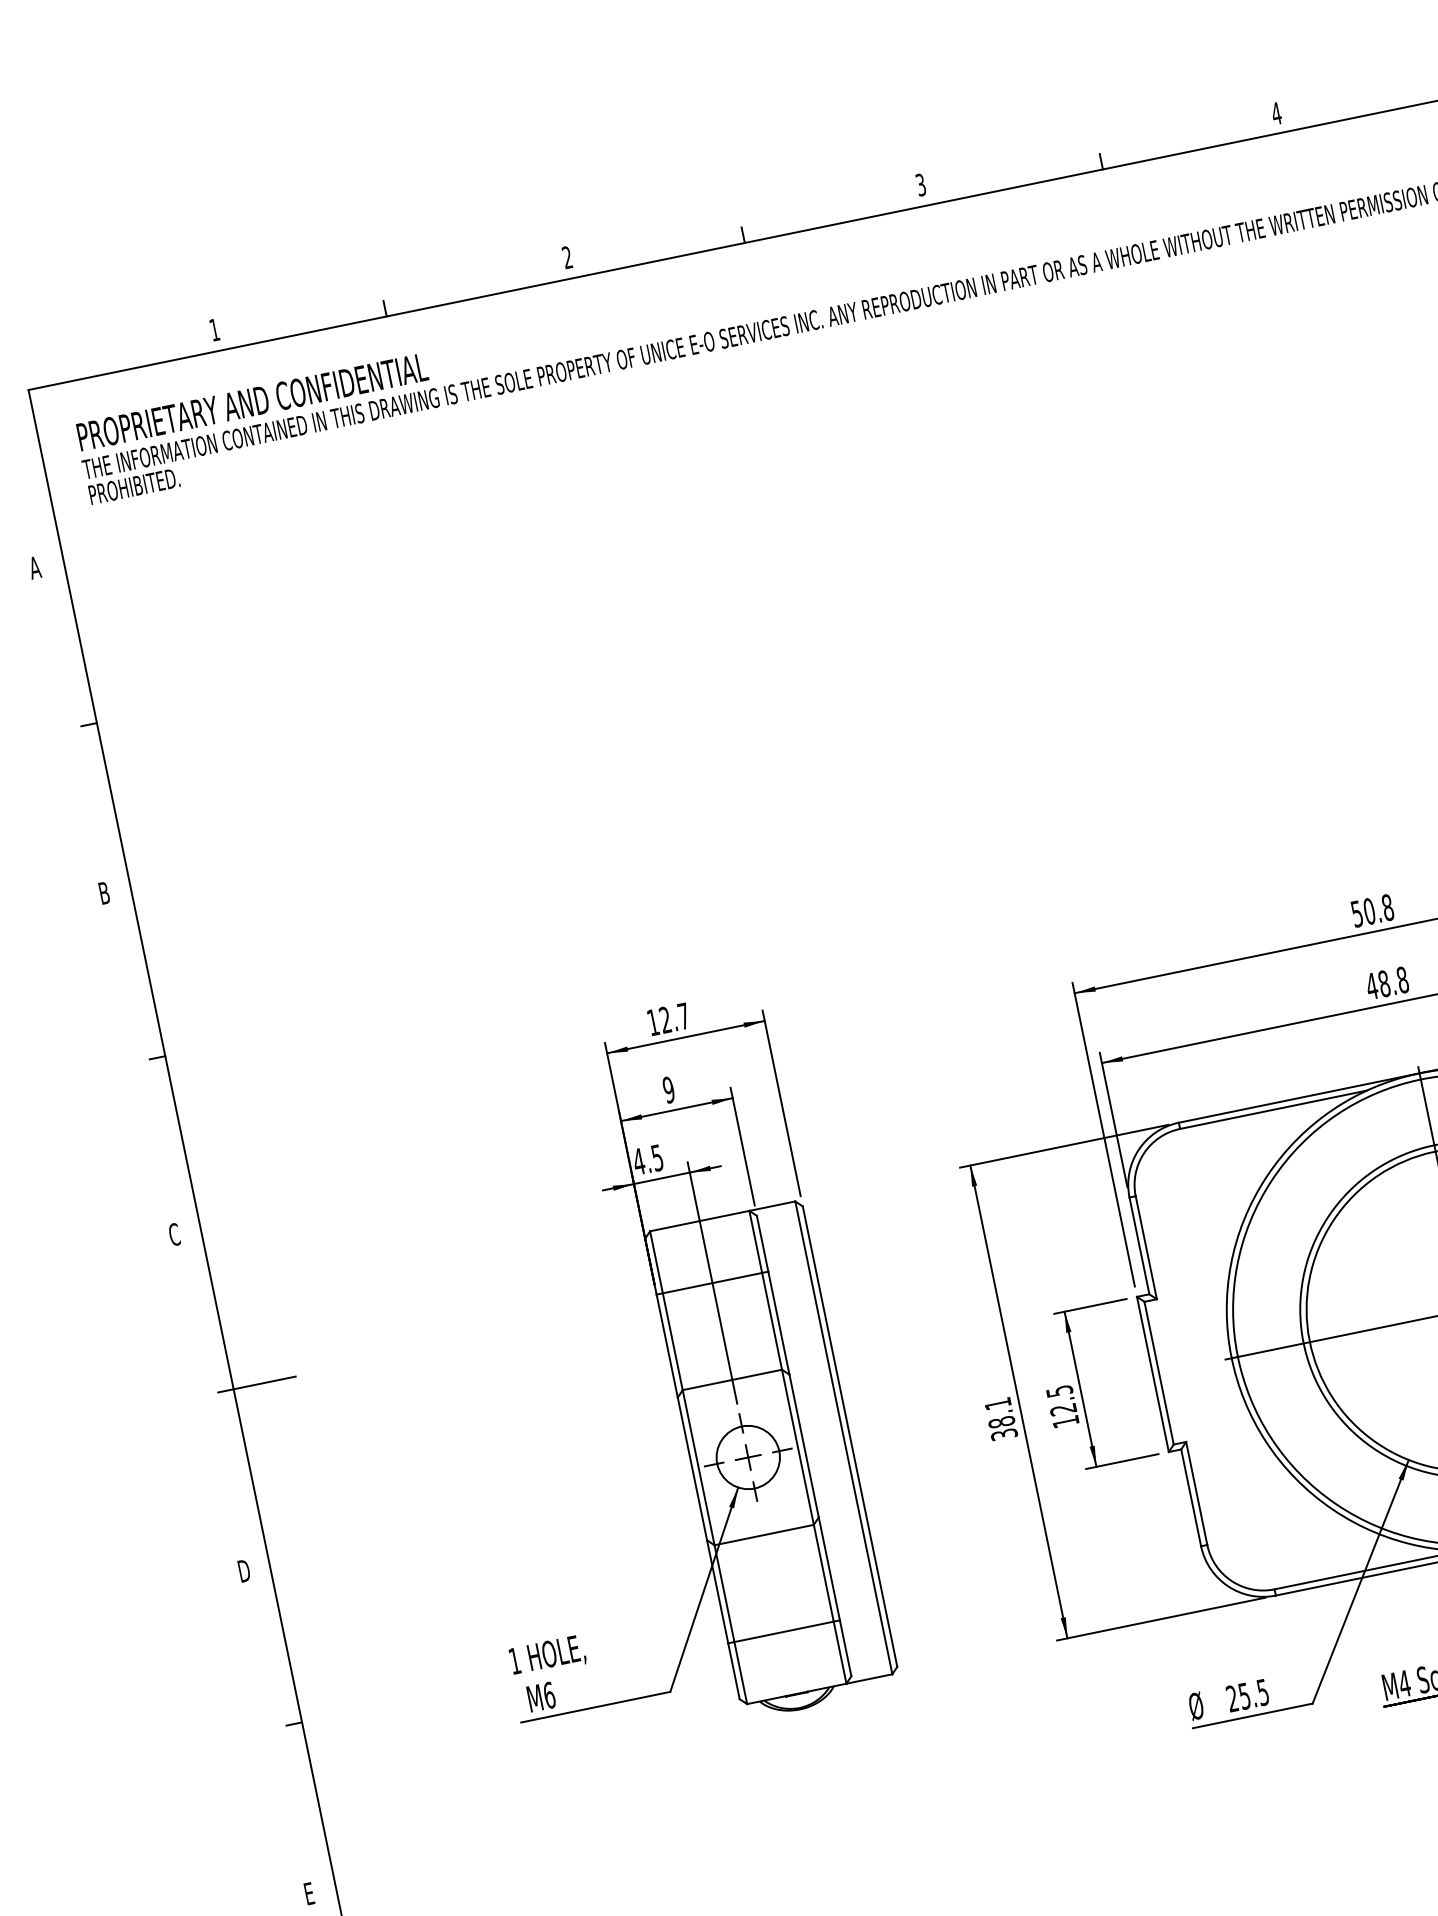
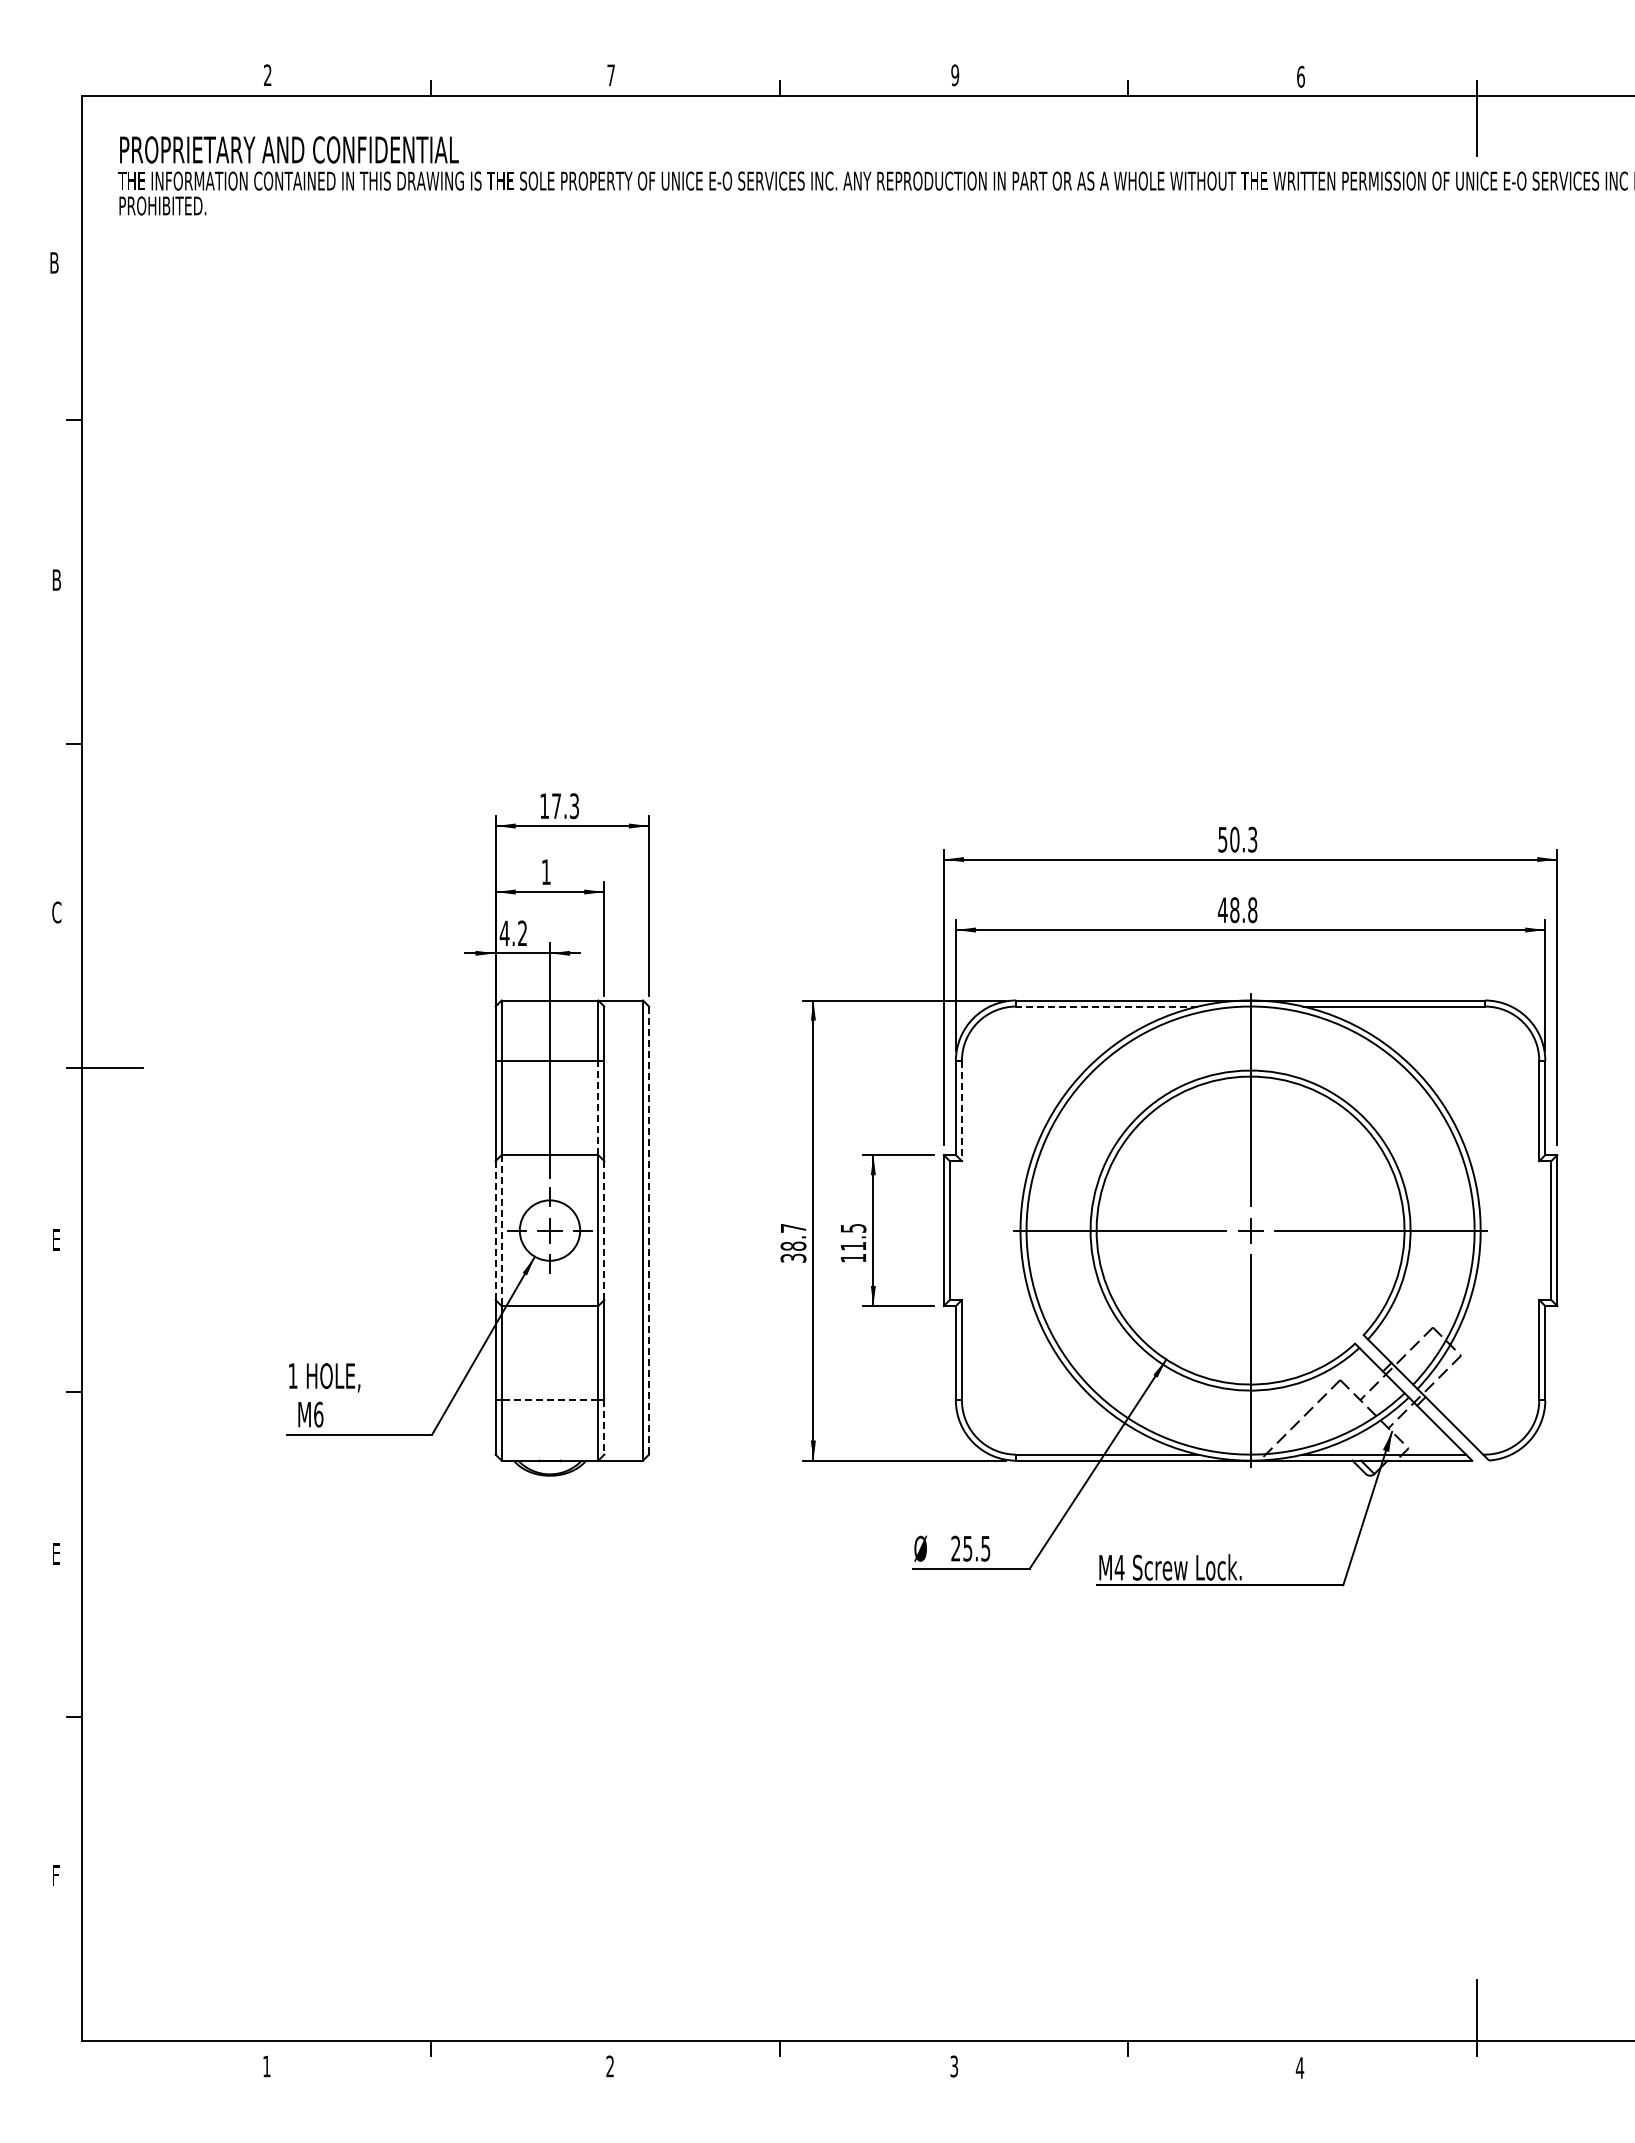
text: (1275, 113) -> (1300, 76), 4 -> 6
text: (921, 185) -> (955, 75), 3 -> 9
text: (566, 256) -> (610, 74), 2 -> 7
text: (214, 329) -> (267, 74), 1 -> 2
text: (34, 567) -> (54, 262), A -> B
text: (1387, 907) -> (1252, 839), 50.8 -> 50.3
text: (674, 1018) -> (565, 806), 12.7 -> 17.3
text: (668, 1090) -> (545, 872), 9 -> 1
line: (1273, 1109) -> (1107, 1006), solid -> dashed
text: (657, 1158) -> (522, 933), 4.5 -> 4.2
line: (1145, 1248) -> (961, 1111), solid -> dashed
line: (772, 1320) -> (598, 1107), solid -> dashed
text: (998, 1403) -> (793, 1228), 38.1 -> 38.7
text: (1062, 1410) -> (852, 1246), 12.5 -> 11.5
line: (850, 1437) -> (649, 1231), solid -> dashed
line: (804, 1446) -> (604, 1231), solid -> dashed
line: (692, 1468) -> (495, 1230), solid -> dashed
line: (698, 1468) -> (501, 1231), solid -> dashed
text: (244, 1570) -> (57, 1239), D -> E
line: (783, 1632) -> (549, 1400), solid -> dashed
line: (845, 1648) -> (604, 1427), solid -> dashed

